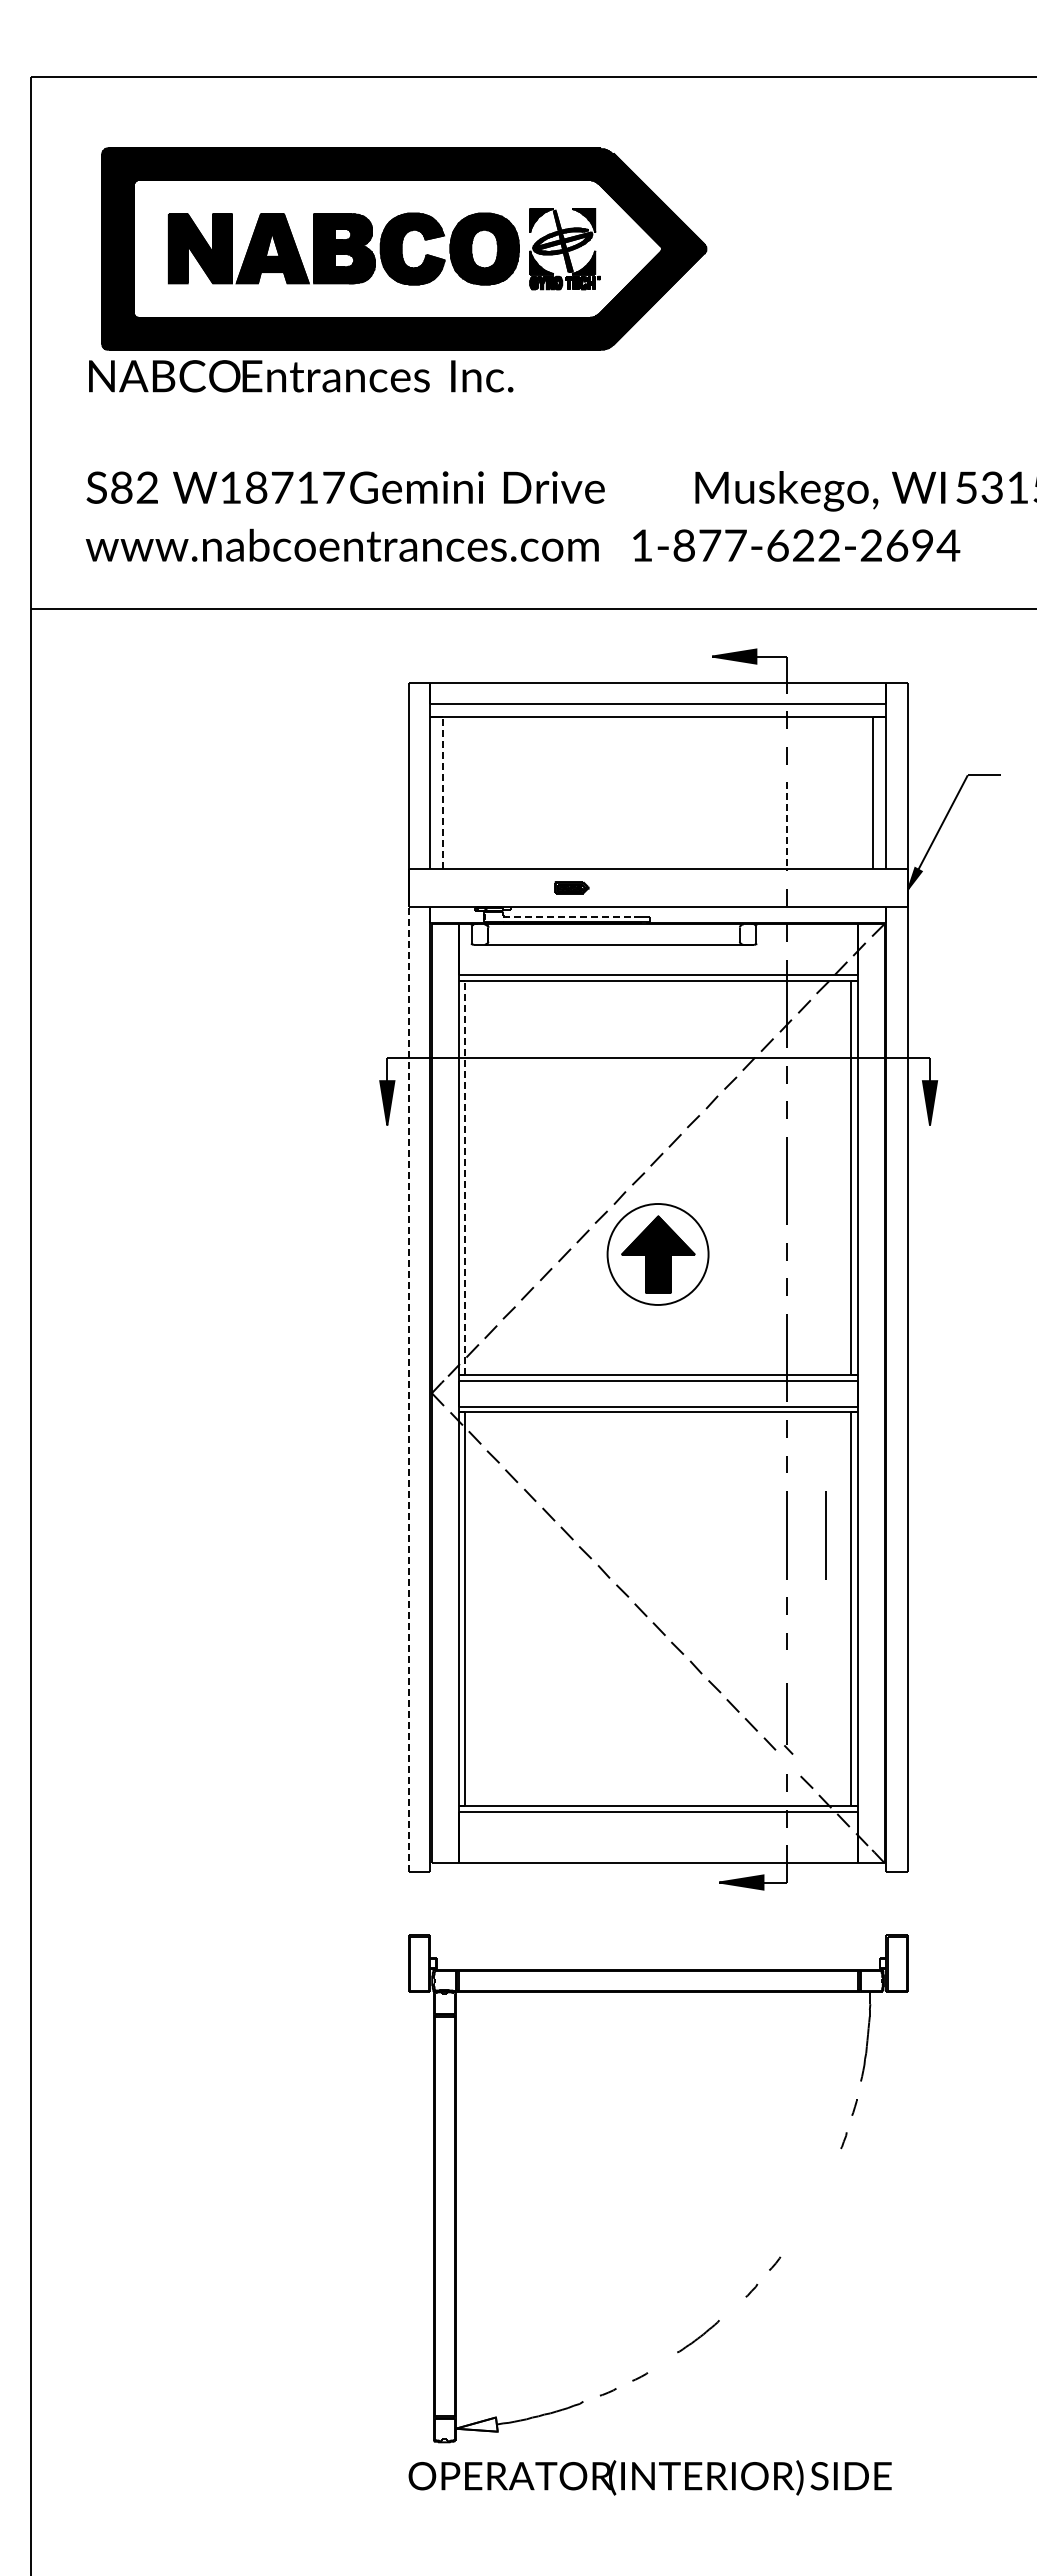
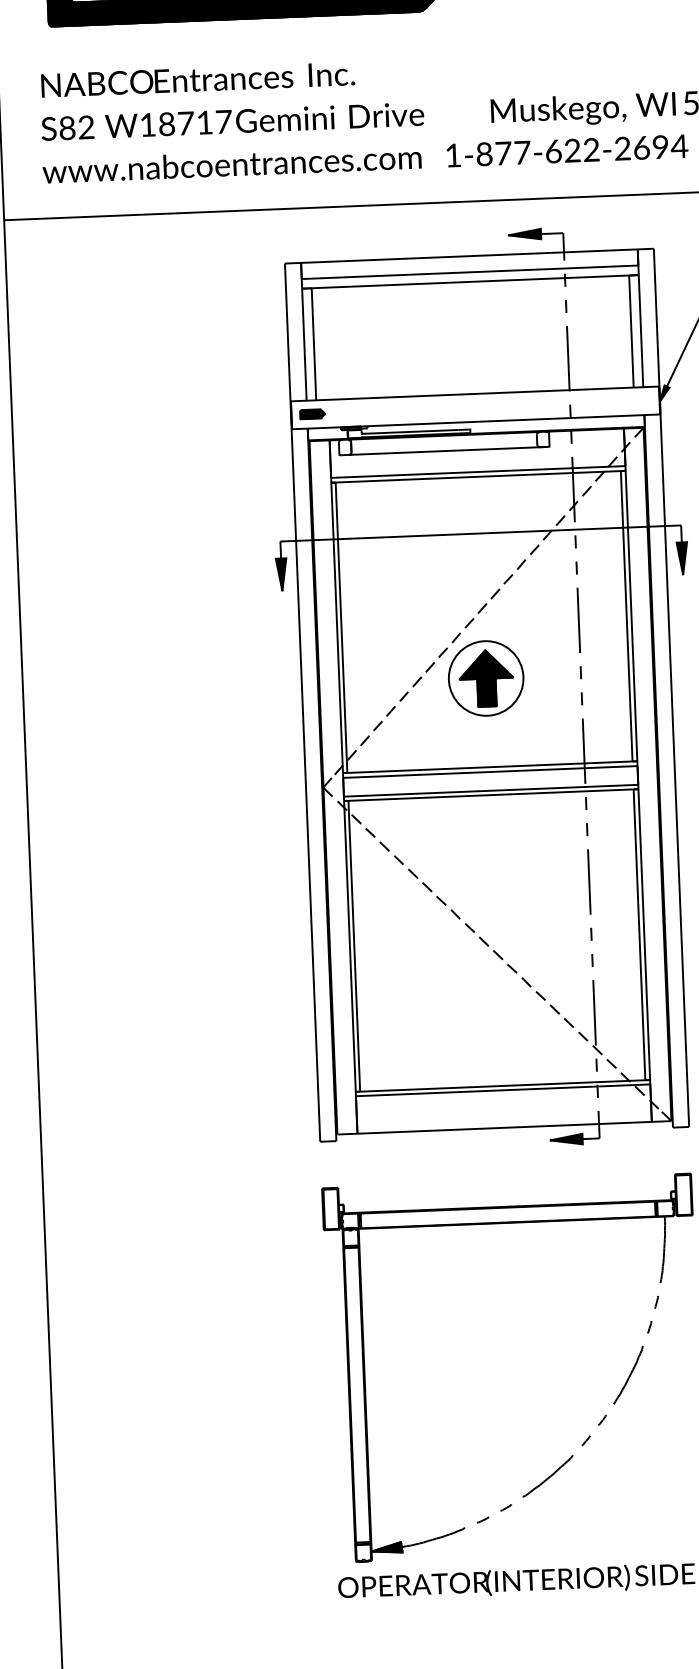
text: (301, 376) -> (198, 79), moved
line: (443, 793) -> (314, 344), dashed -> solid
line: (786, 827) -> (568, 359), dashed -> solid
part: (571, 887) -> (312, 414), moved
line: (568, 917) -> (410, 432), dashed -> solid
line: (465, 1178) -> (341, 628), dashed -> solid
line: (408, 1388) -> (305, 784), dashed -> solid
line: (825, 1535) -> (618, 881), removed
part: (788, 1718) -> (596, 1017), size x1.43
part: (812, 2203) -> (628, 1374), added
part: (698, 2336) -> (548, 1476), size x1.67
fill: (476, 2424) -> (386, 1547), added

